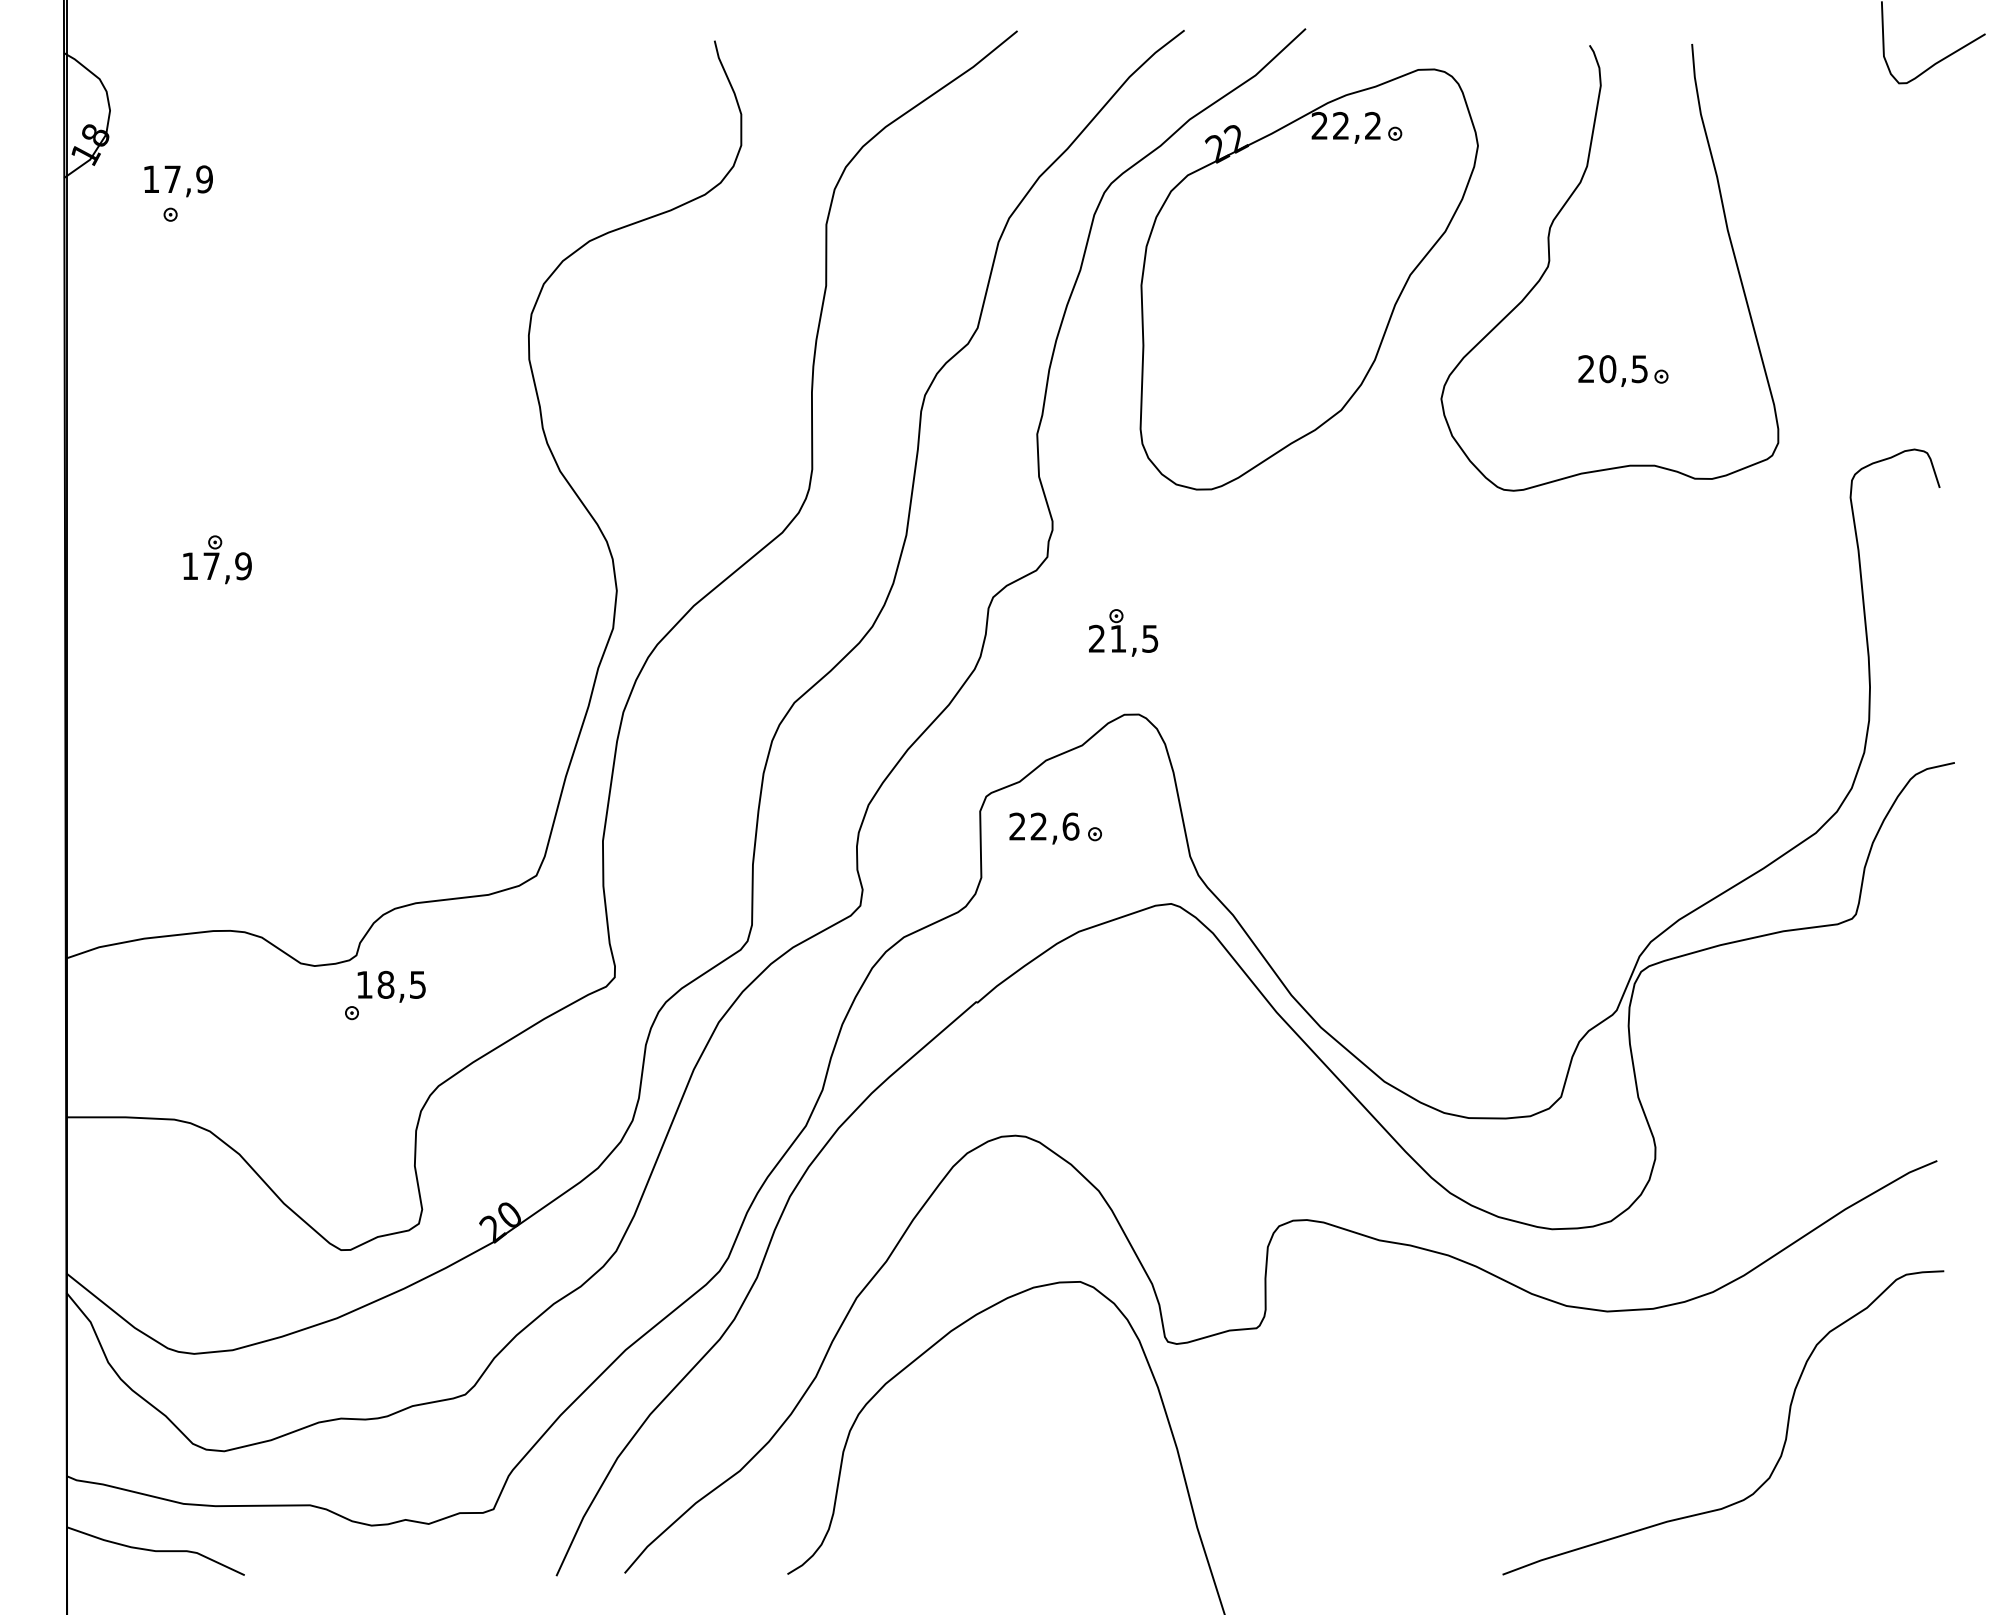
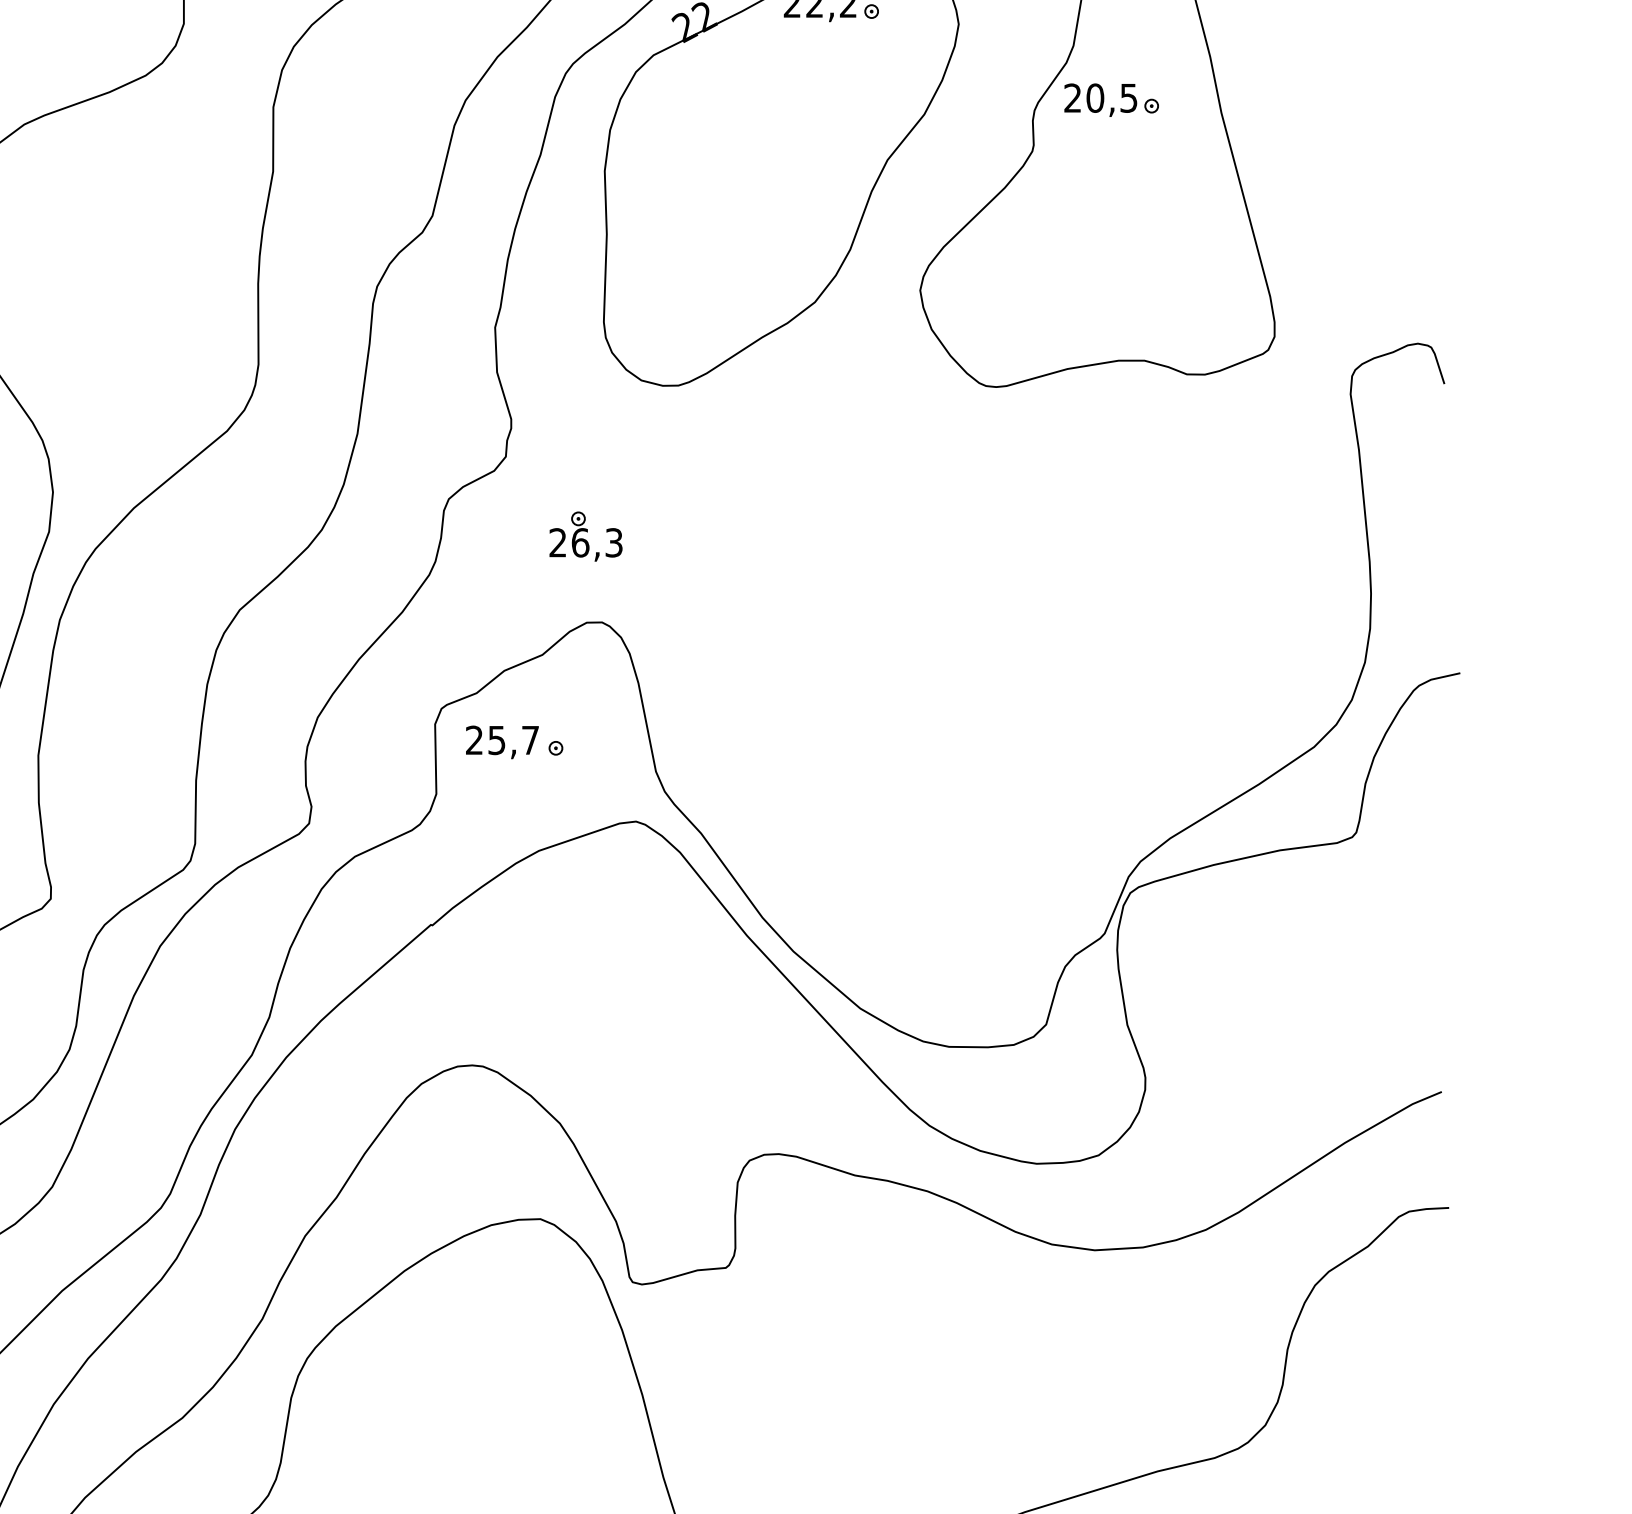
part: (1616, 370) -> (1104, 99), moved
text: (1134, 638) -> (597, 542), 21,5 -> 26,3
text: (1054, 826) -> (513, 740), 22,6 -> 25,7

